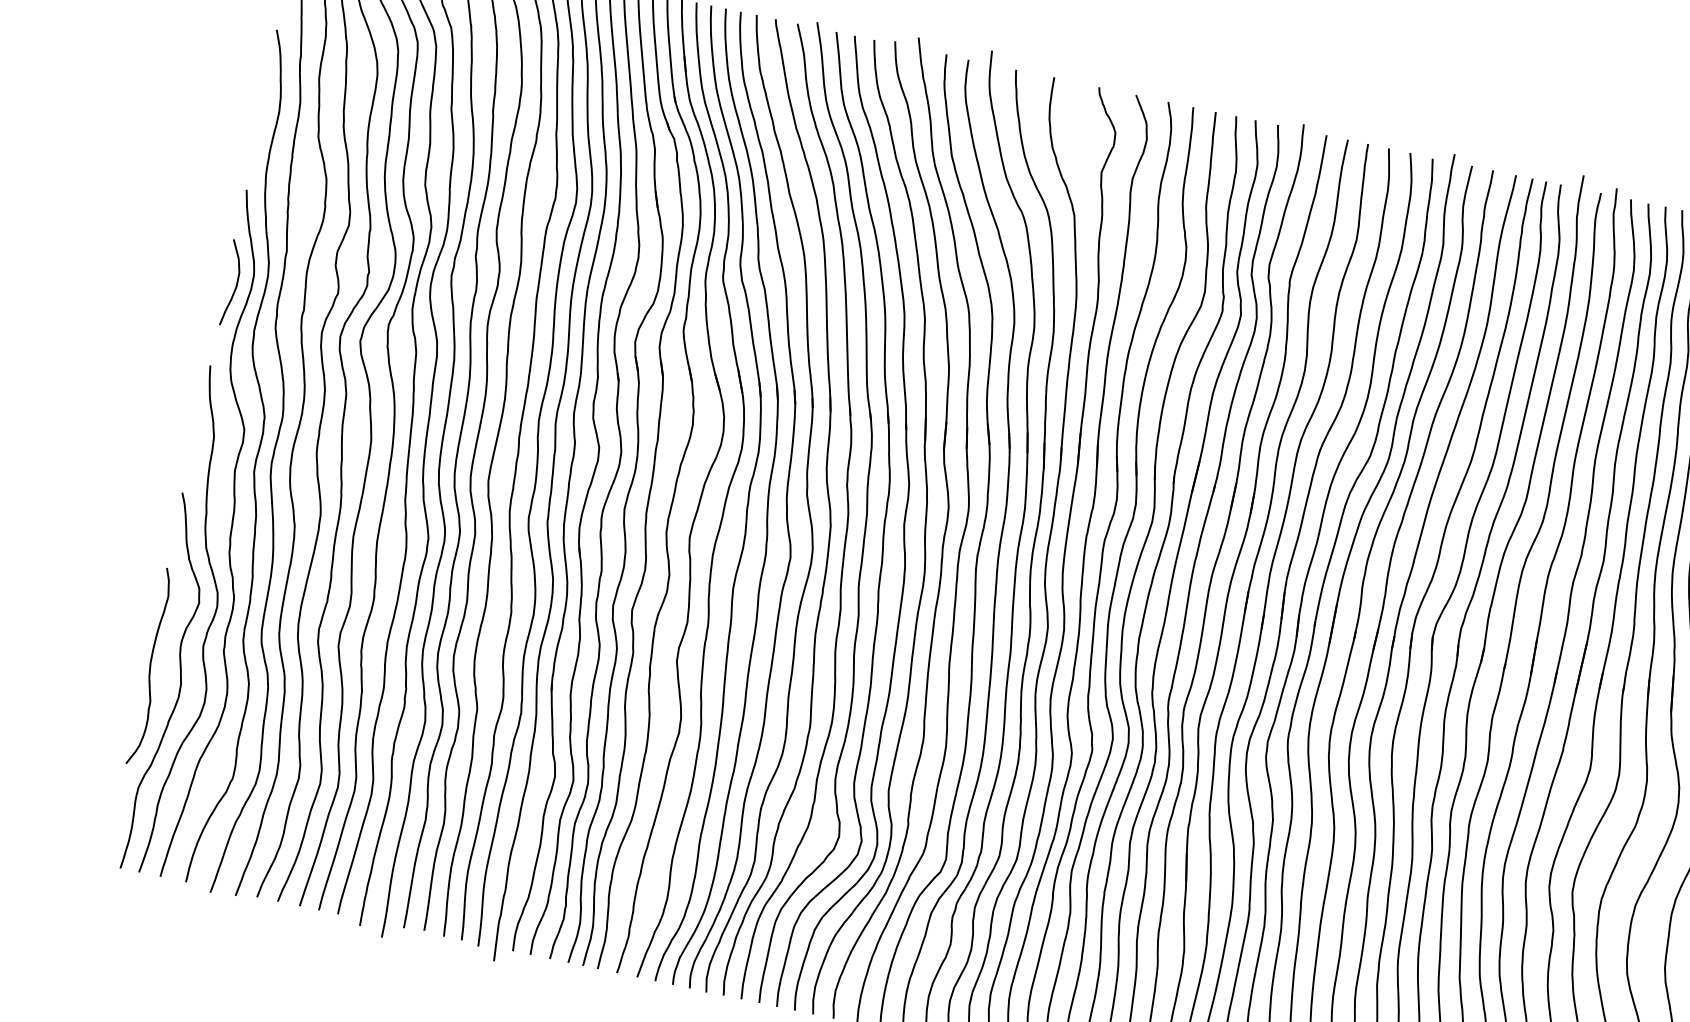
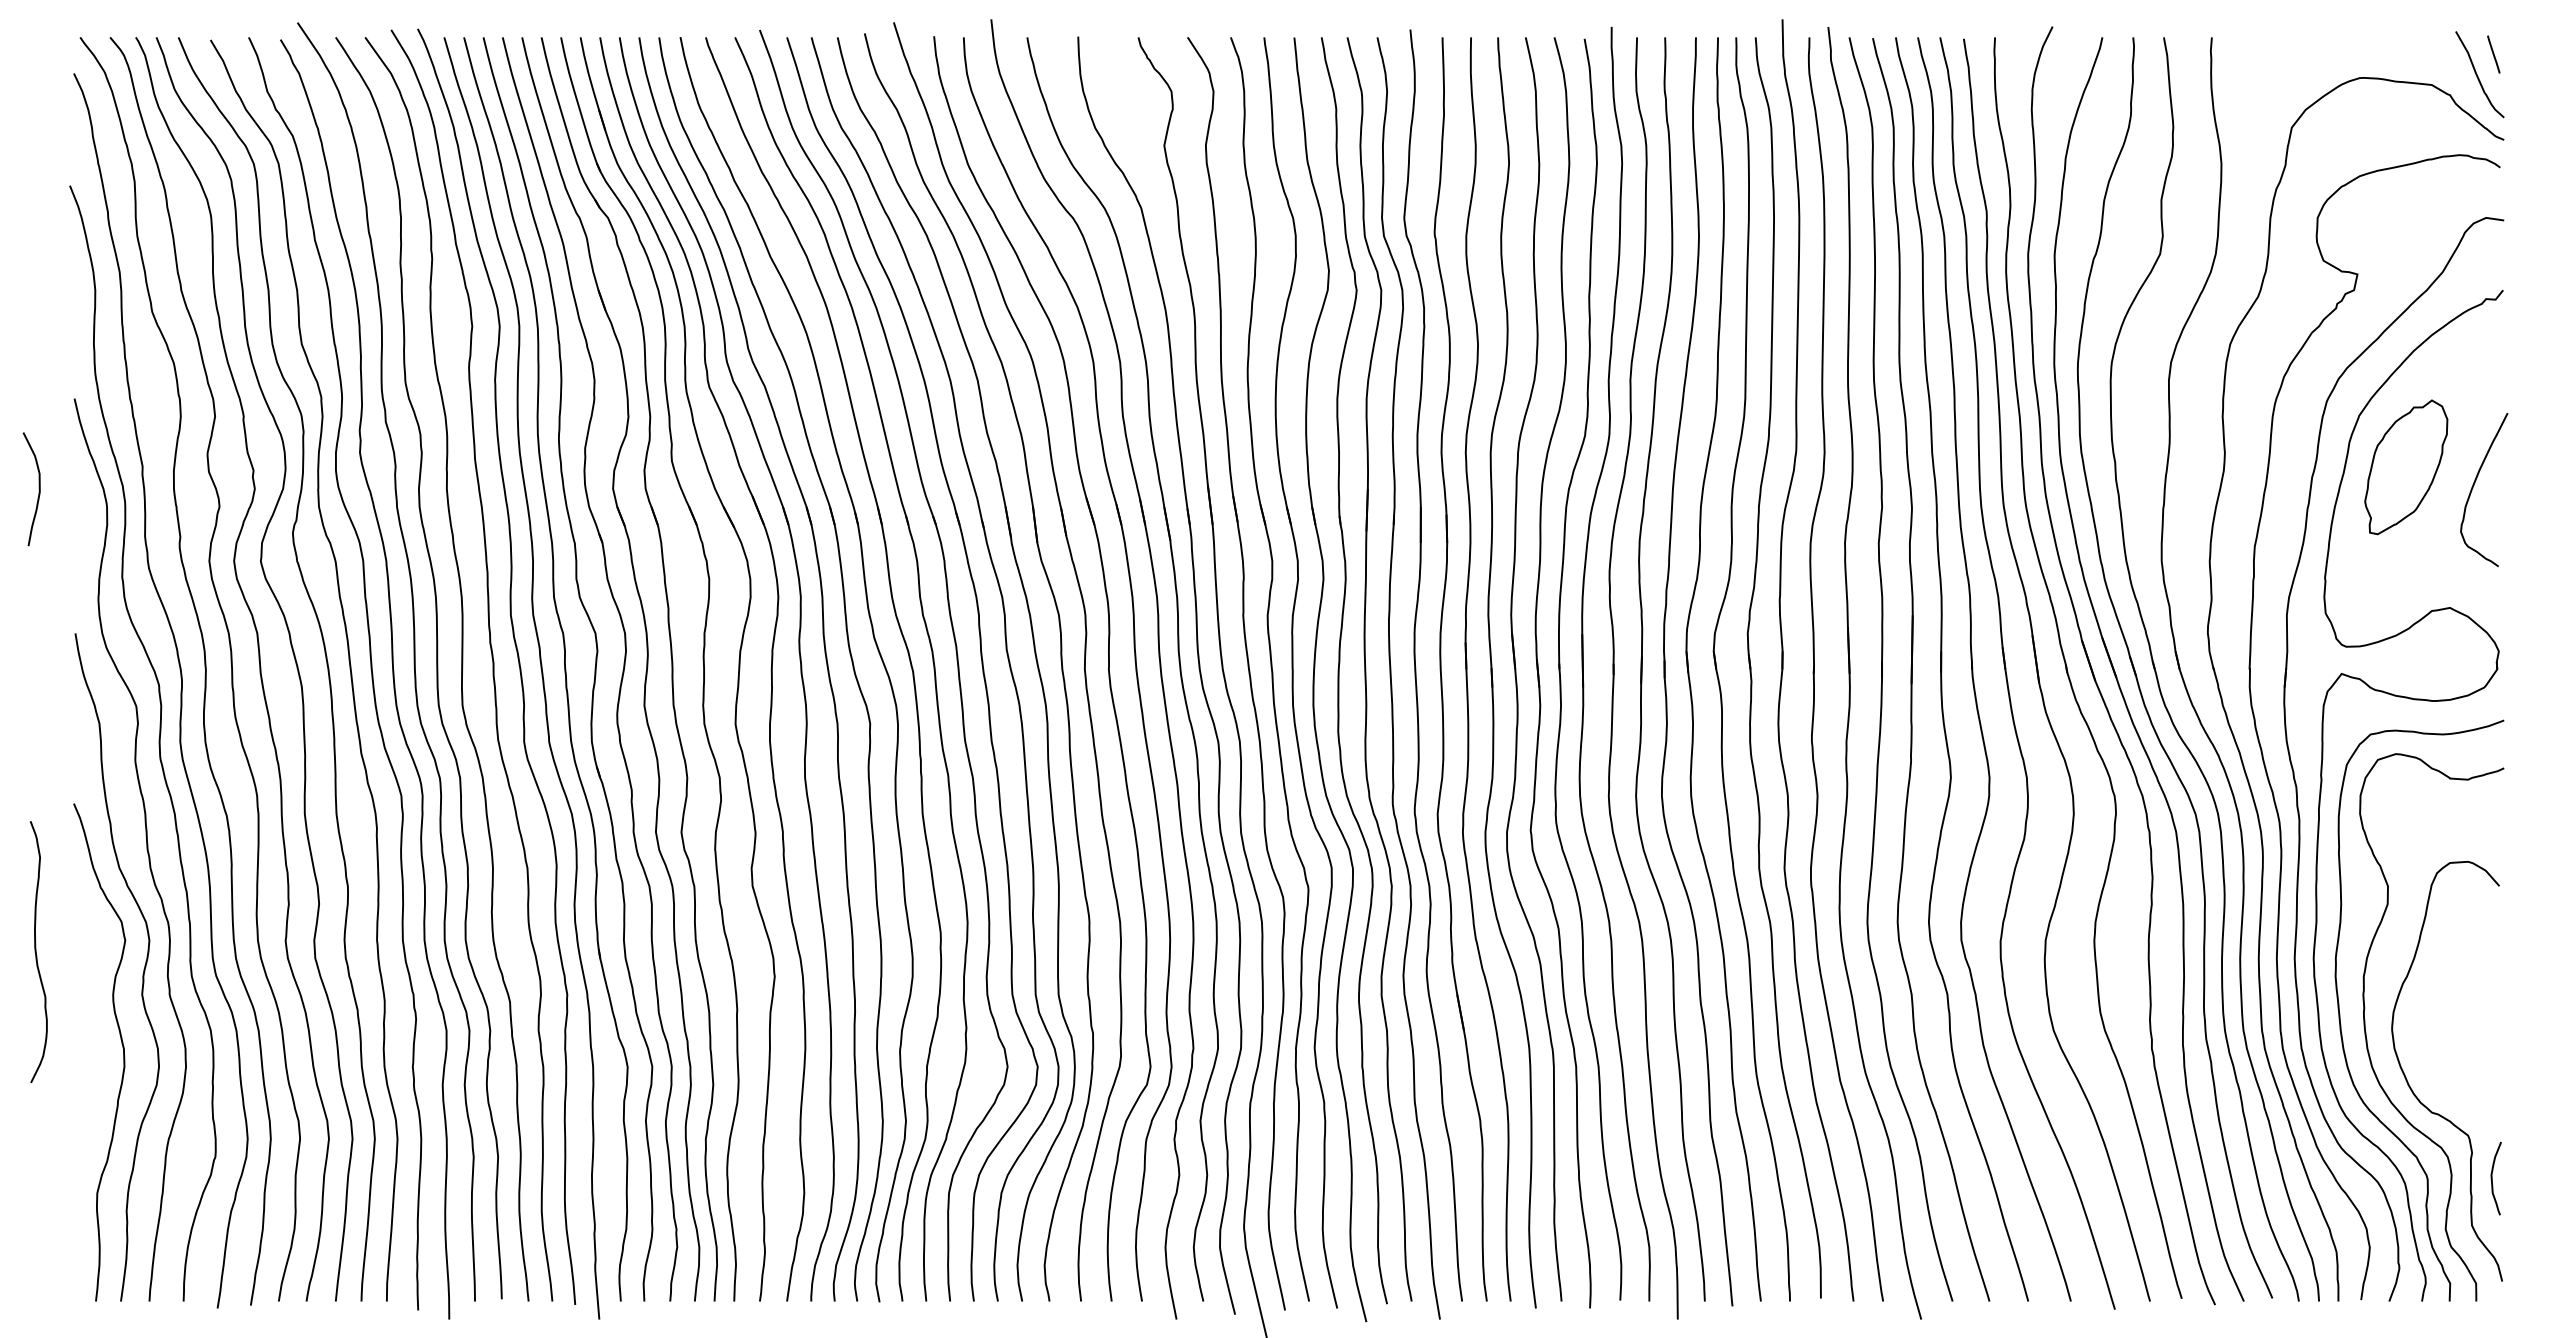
curve: (236, 284) -> (38, 489), moved
curve: (150, 667) -> (36, 952), moved

